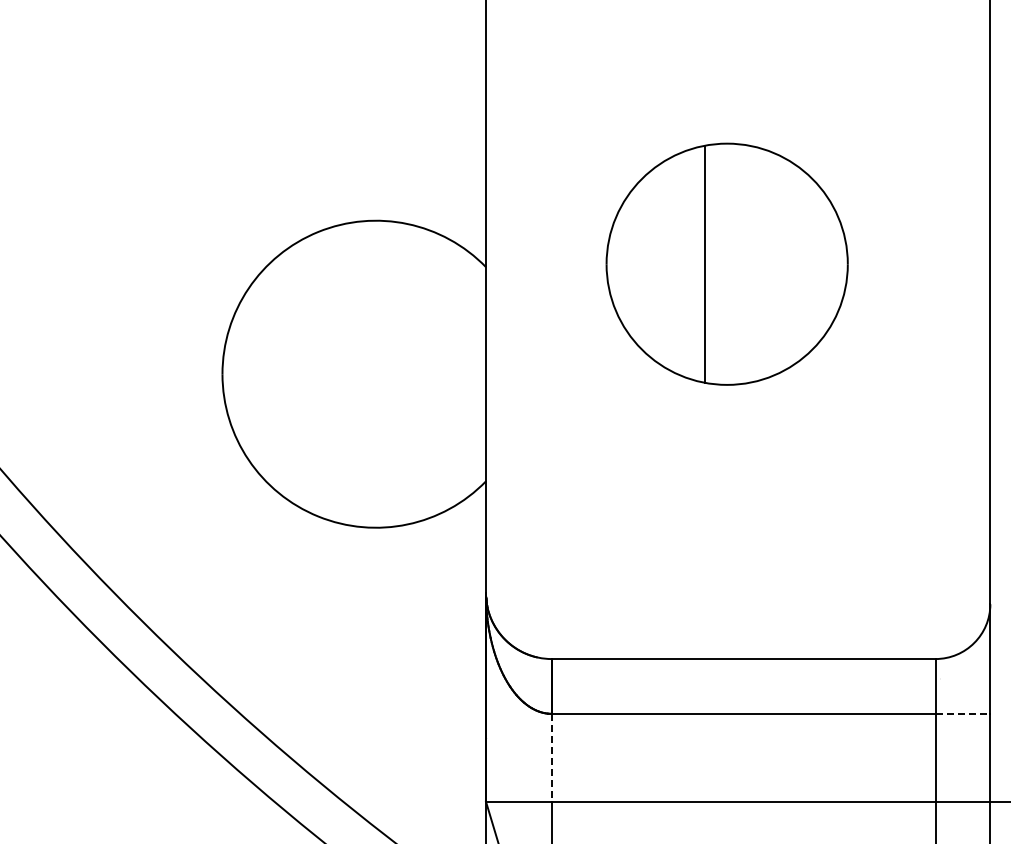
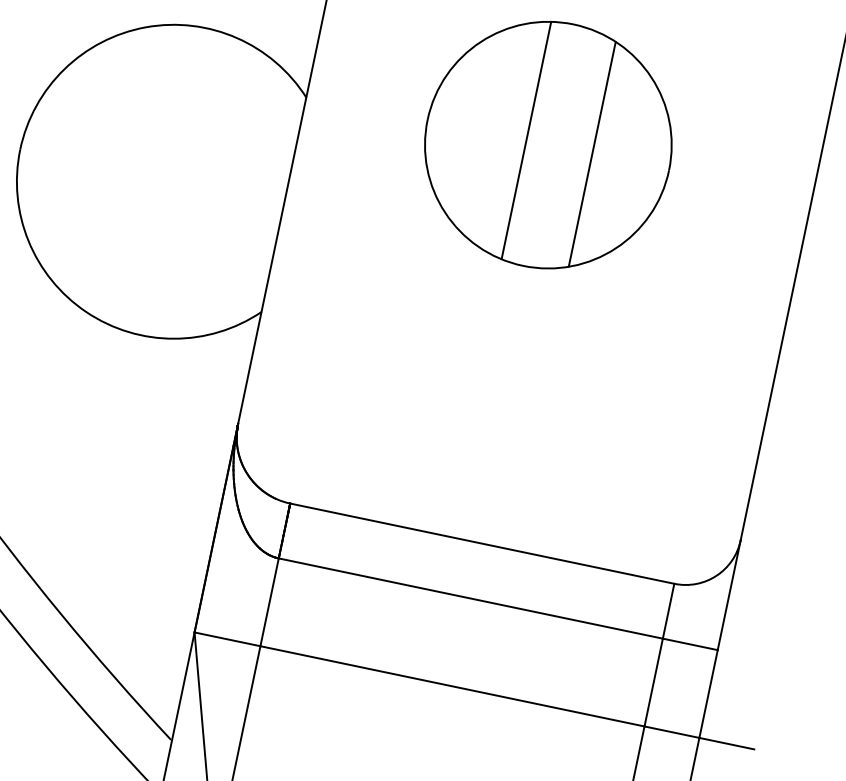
line: (771, 264) -> (592, 154), added
line: (963, 713) -> (690, 644), dashed -> solid
line: (551, 757) -> (269, 602), dashed -> solid

